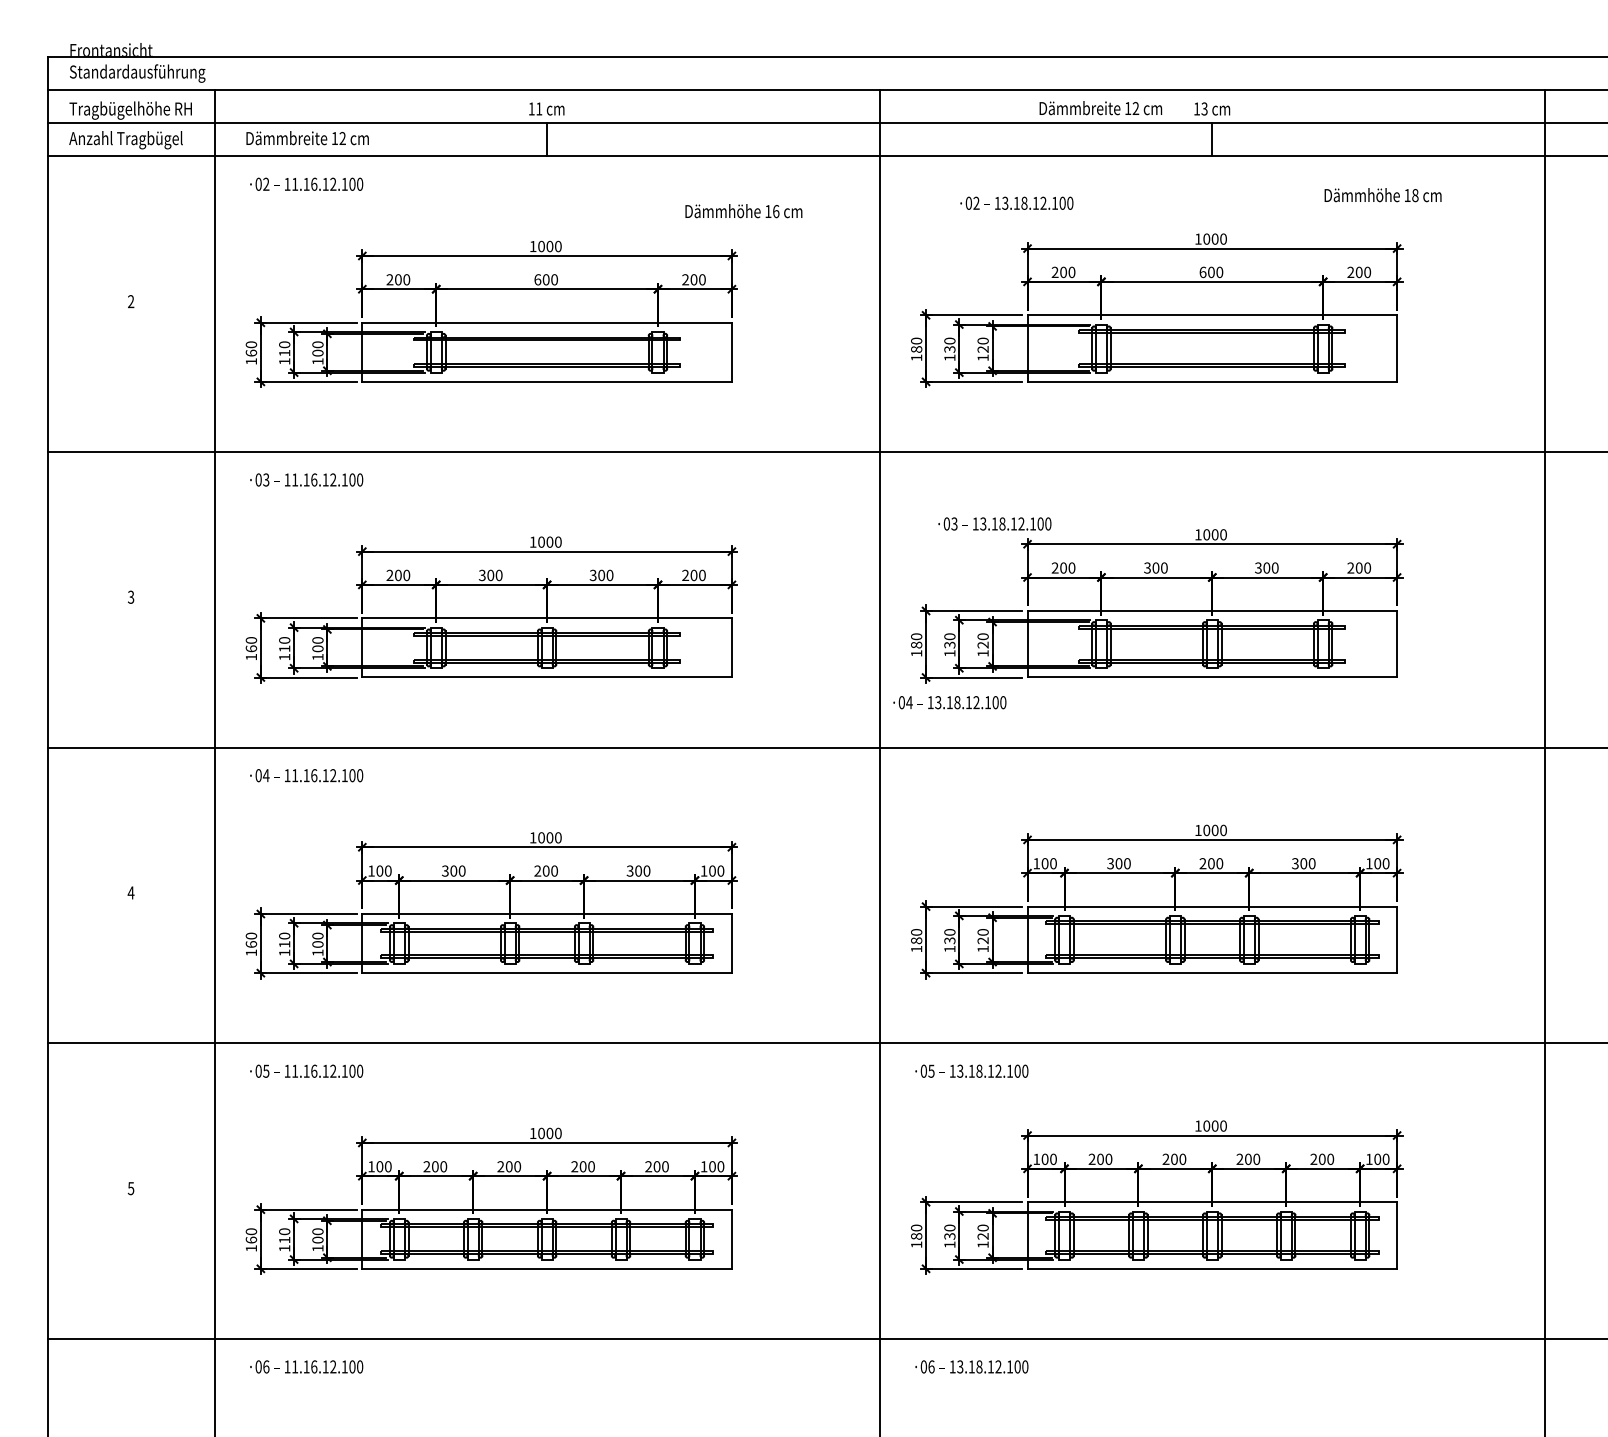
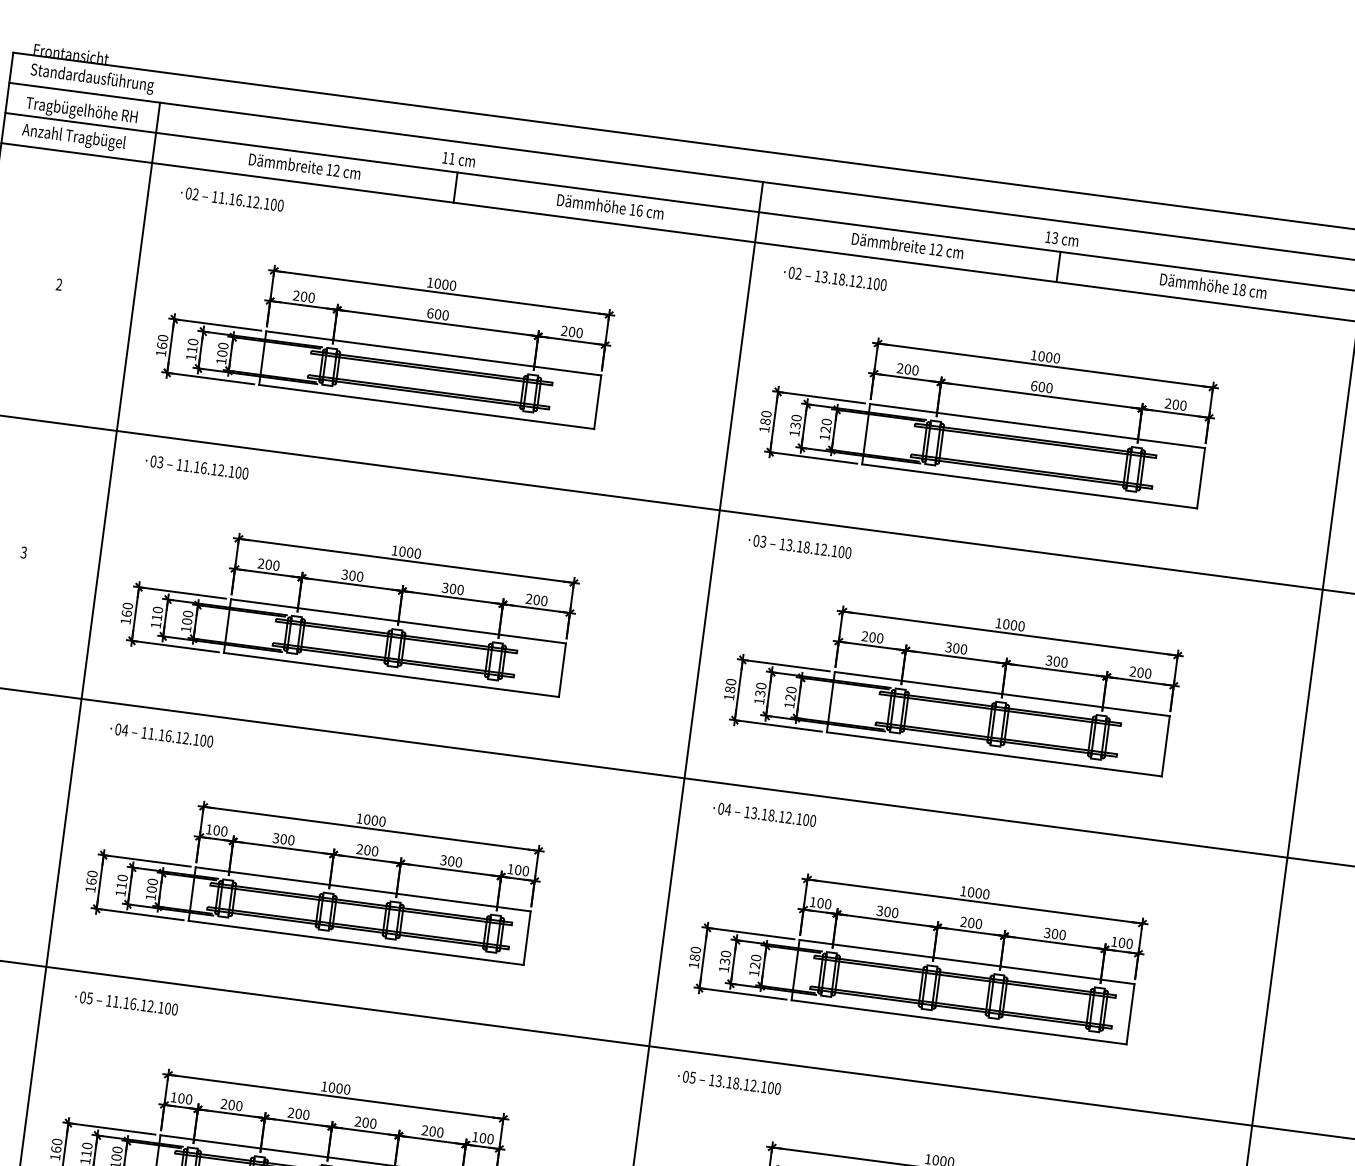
text: (1100, 108) -> (907, 245), moved
text: (307, 138) -> (304, 166), moved
text: (1382, 195) -> (1212, 286), moved
text: (1016, 202) -> (835, 277), moved
text: (743, 211) -> (610, 206), moved
text: (994, 523) -> (799, 546), moved
text: (949, 702) -> (764, 814), moved

